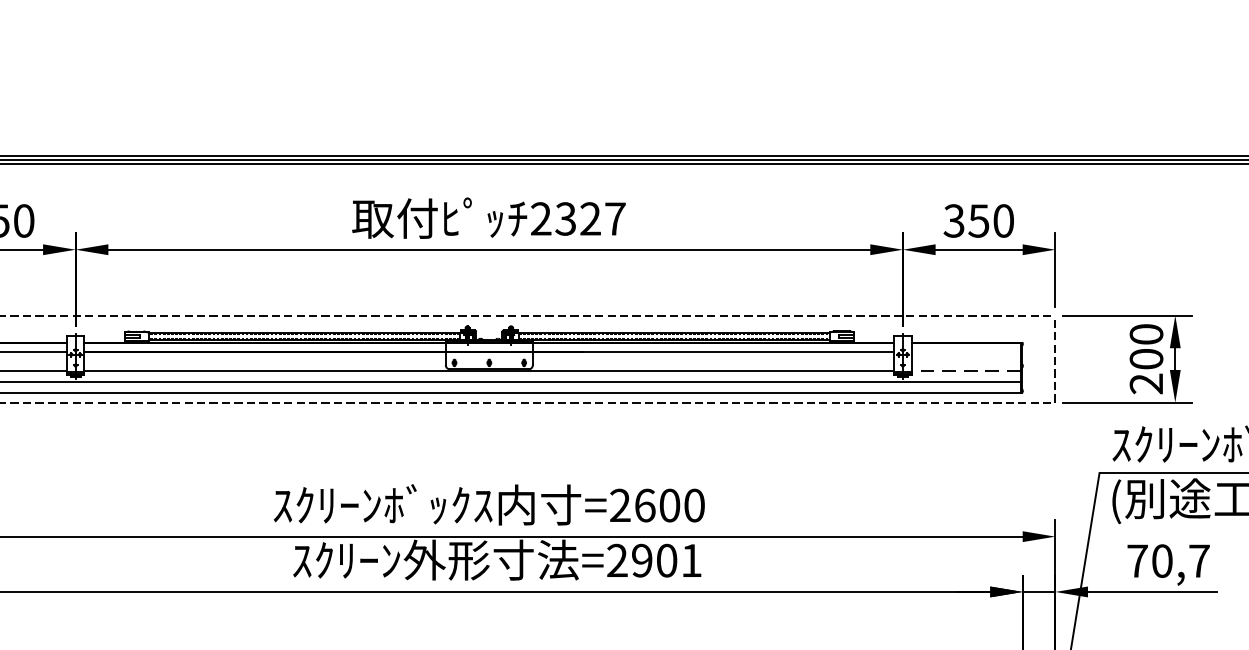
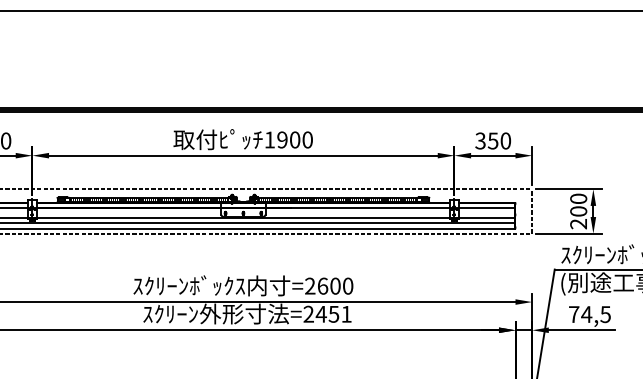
text: (577, 218) -> (288, 139), 2327 -> 1900
line: (965, 353) -> (486, 208), added
line: (965, 370) -> (486, 217), dashed -> solid
text: (654, 559) -> (327, 313), =2901 -> =2451
text: (1179, 561) -> (595, 314), 70,7 -> 74,5

